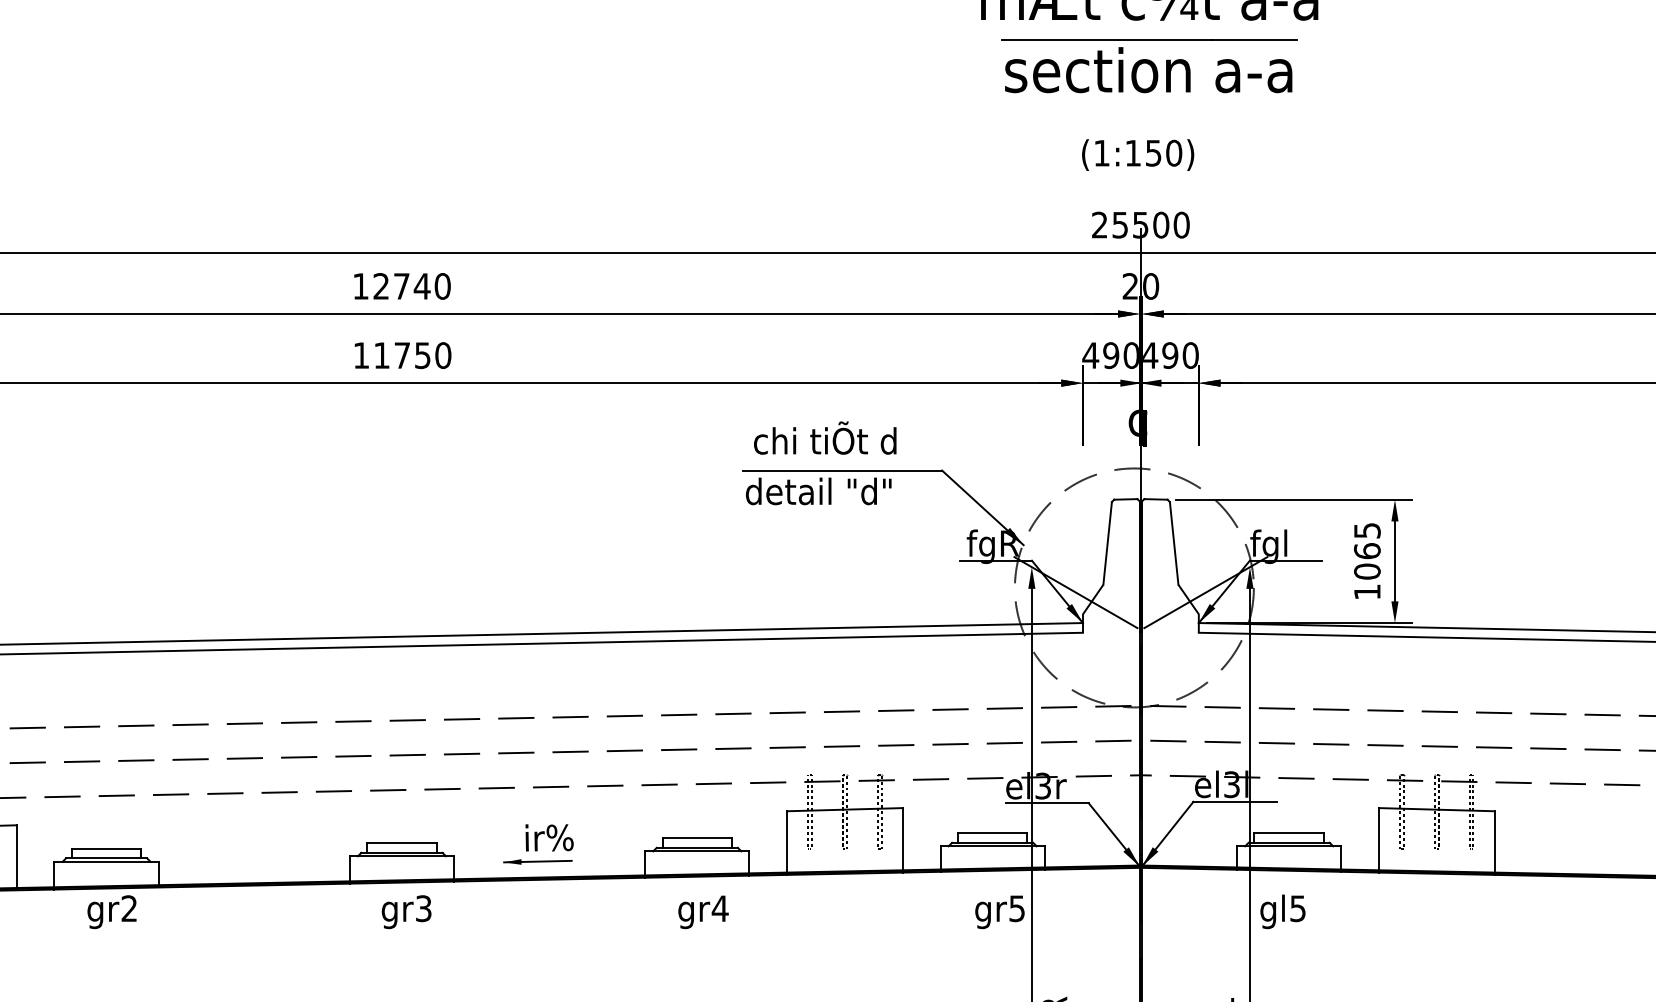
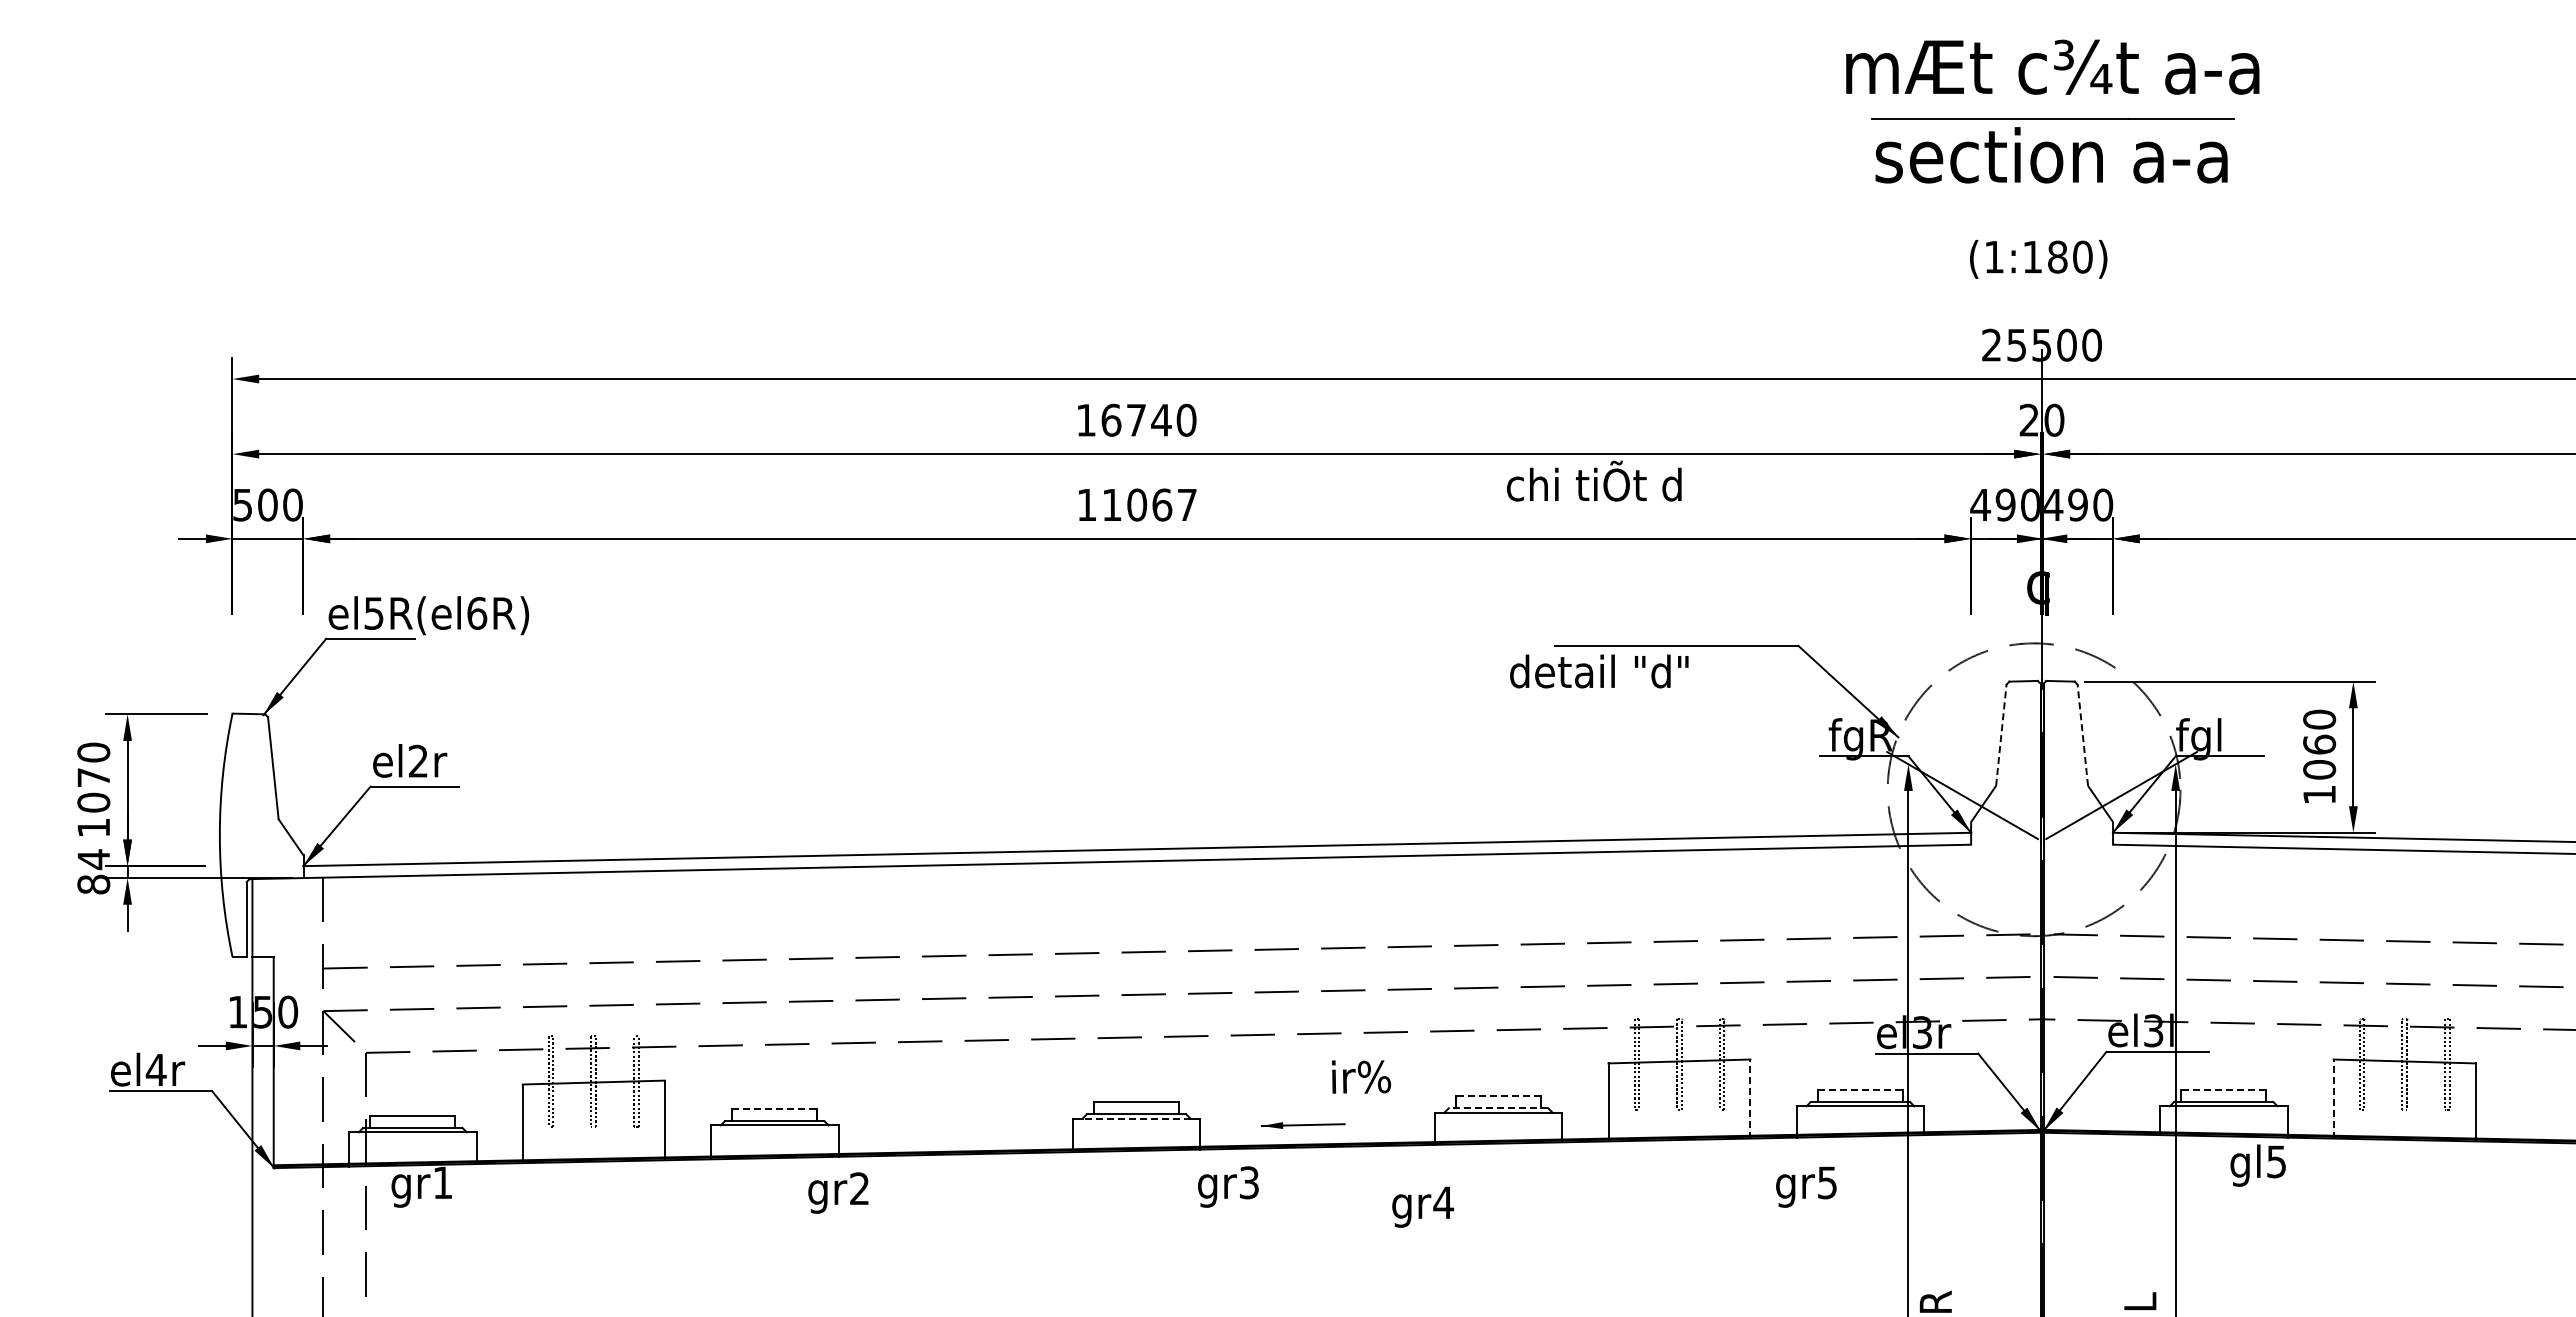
text: (1153, 152) -> (2057, 256), (1:150) -> (1:180)
text: (381, 285) -> (1111, 419), 12740 -> 16740
text: (423, 355) -> (1162, 504), 11750 -> 11067
text: (825, 437) -> (1594, 480), moved
text: (818, 491) -> (1599, 671), moved
text: (1367, 530) -> (2319, 719), 1065 -> 1060
line: (1107, 543) -> (2001, 735), solid -> dashed
line: (1173, 543) -> (2082, 735), solid -> dashed
line: (992, 833) -> (1860, 1090), solid -> dashed
line: (1288, 833) -> (2223, 1090), solid -> dashed
text: (549, 837) -> (1361, 1076), moved
line: (697, 838) -> (1498, 1096), solid -> dashed
line: (902, 840) -> (1750, 1099), solid -> dashed
line: (1378, 840) -> (2333, 1099), solid -> dashed
line: (106, 848) -> (774, 1109), solid -> dashed
line: (697, 848) -> (1498, 1108), solid -> dashed
line: (401, 856) -> (1136, 1118), solid -> dashed
text: (112, 911) -> (838, 1192), moved
text: (406, 911) -> (1228, 1186), moved
text: (703, 911) -> (1423, 1206), moved
text: (1000, 911) -> (1806, 1186), moved
text: (1282, 911) -> (2257, 1165), moved

